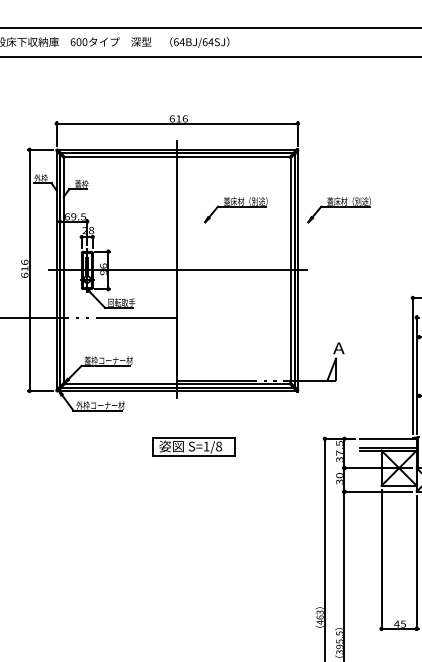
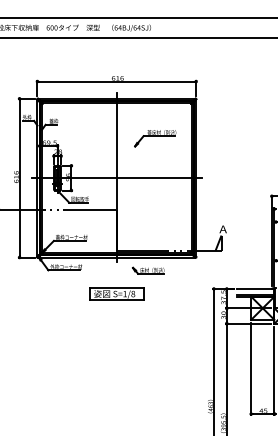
part: (339, 210) -> (223, 138), removed
part: (225, 410) -> (148, 270), added
part: (193, 445) -> (116, 293), moved

